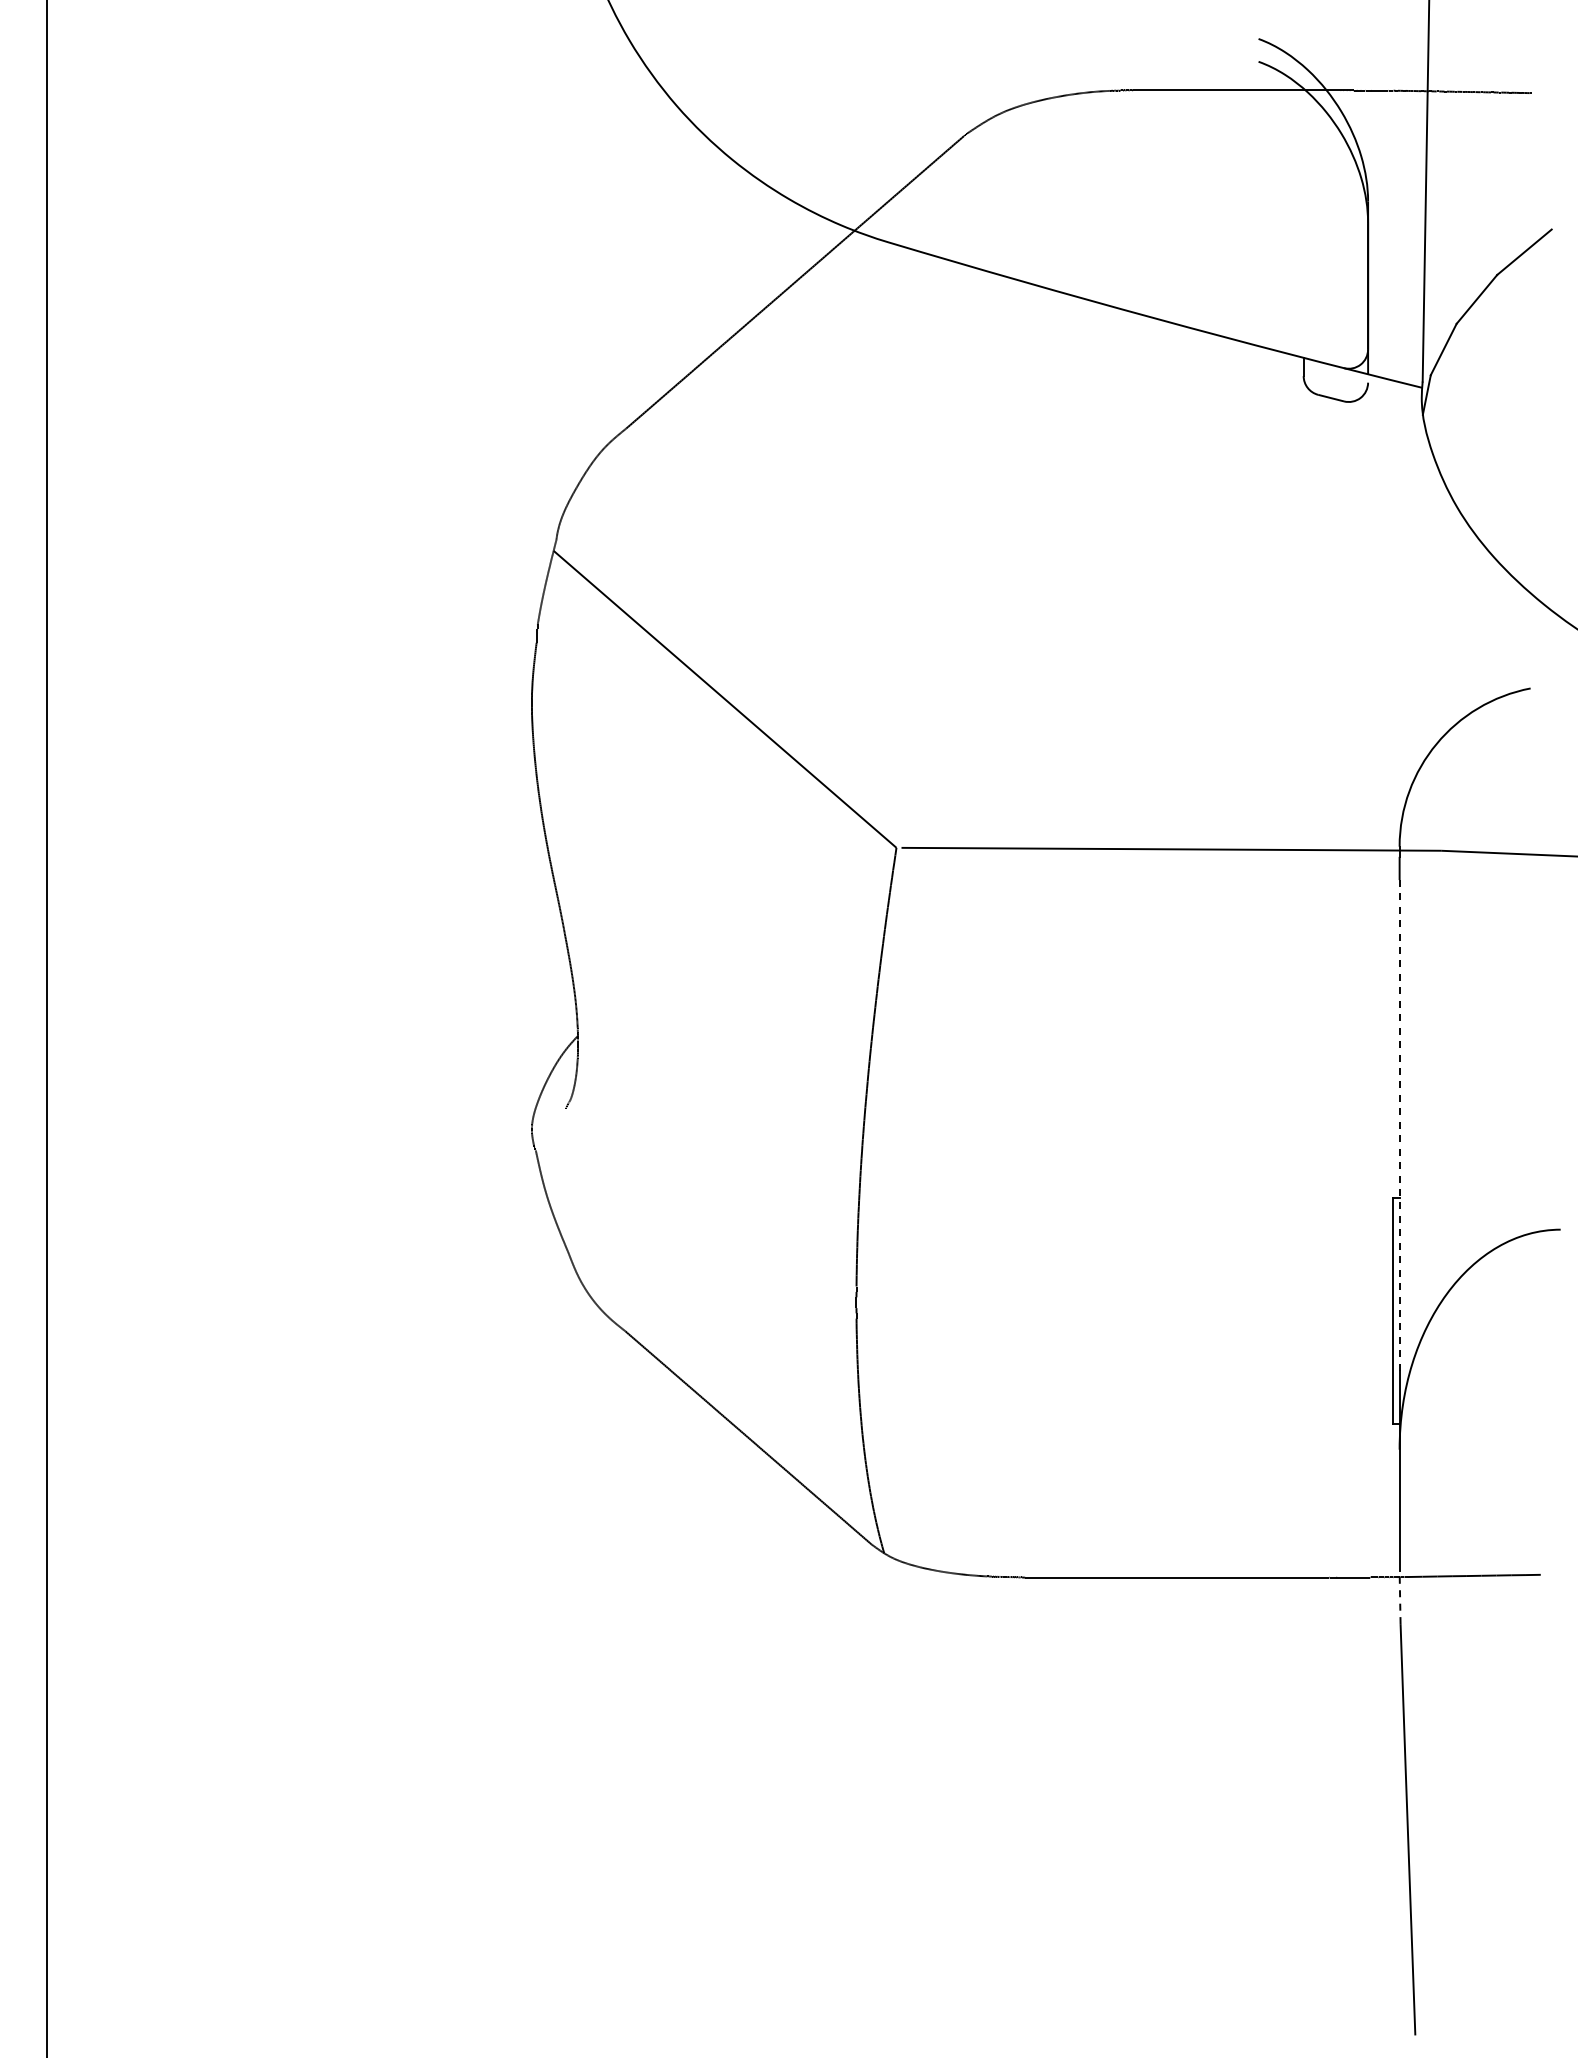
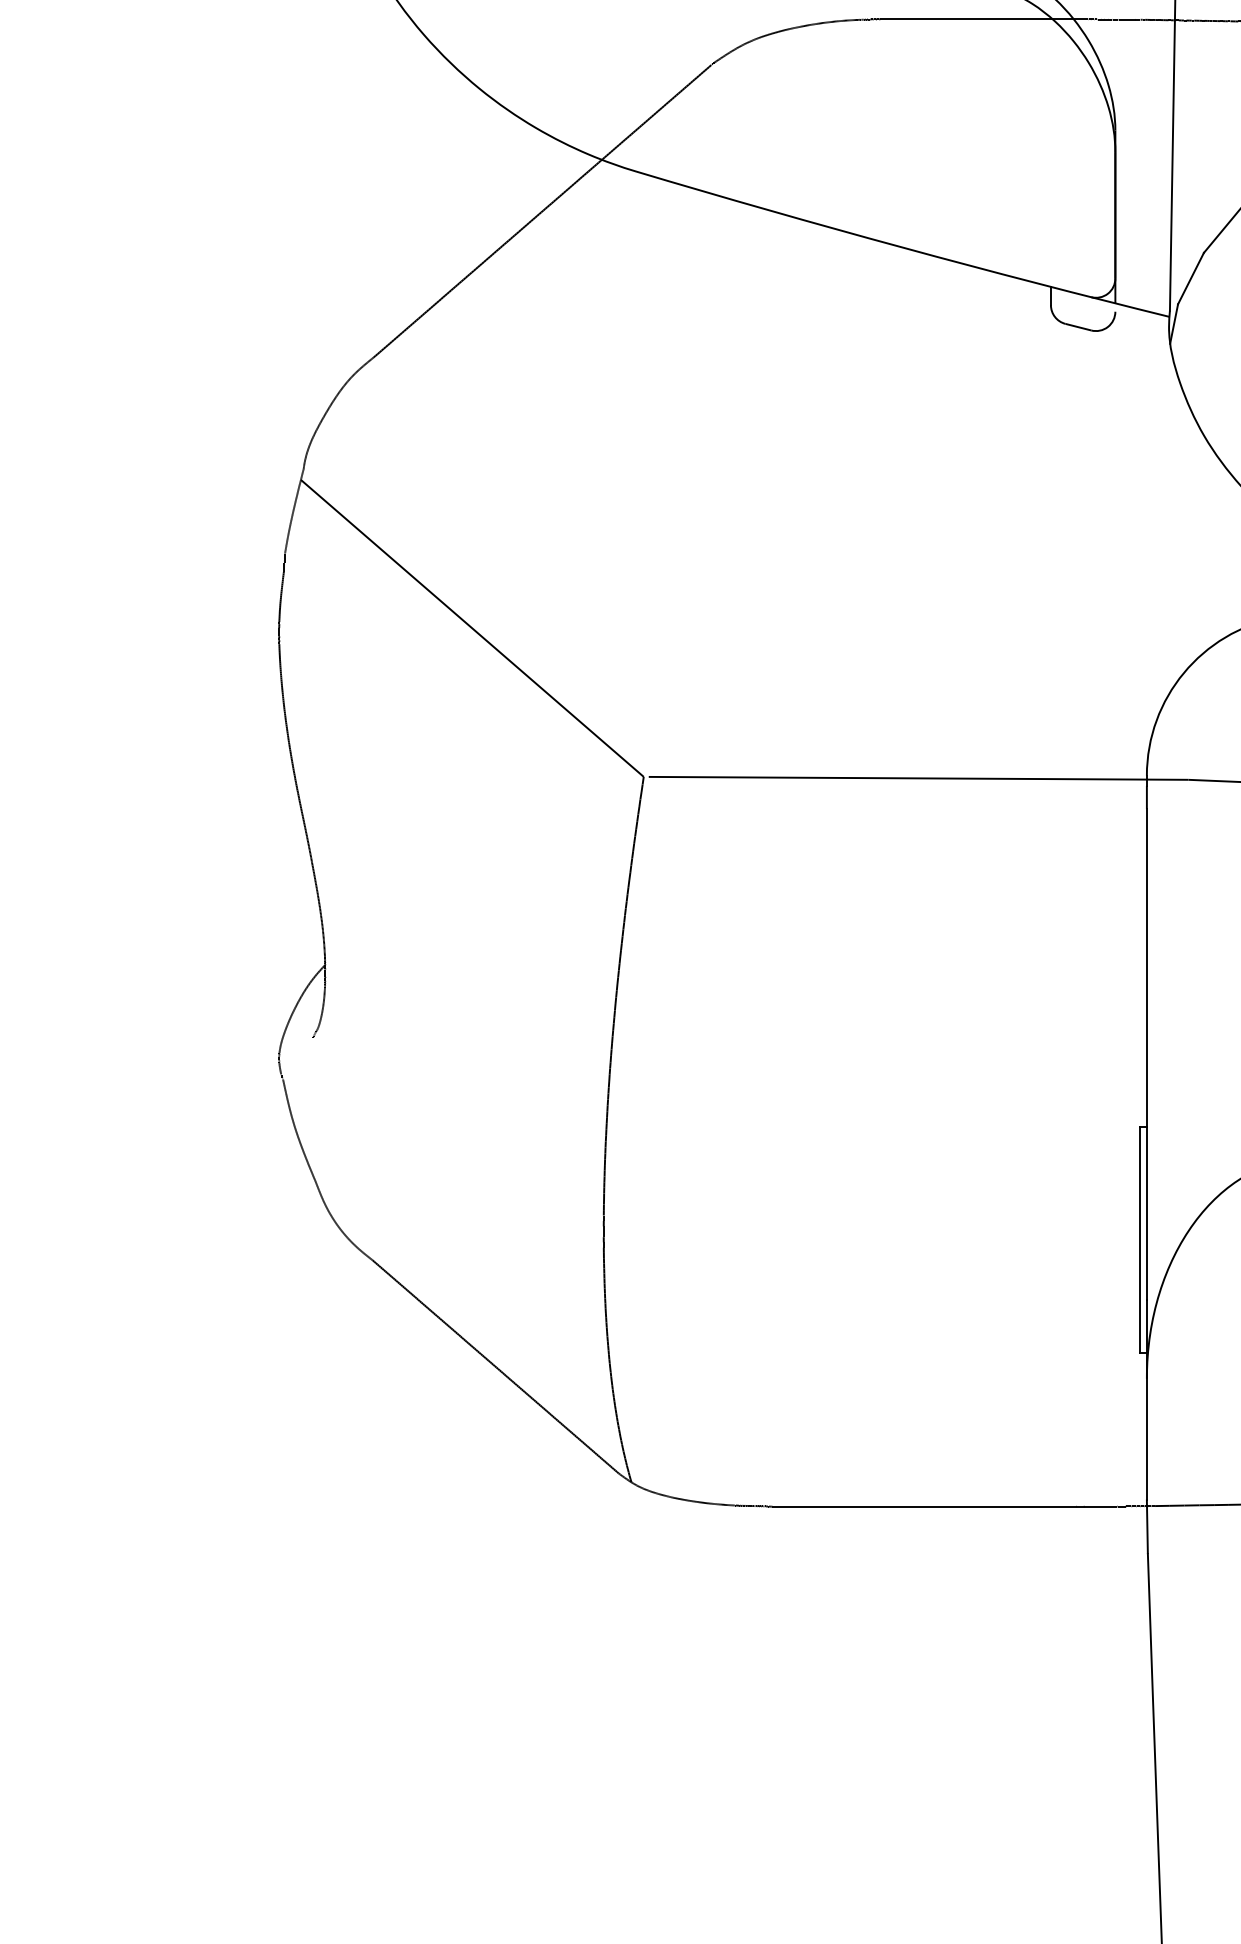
line: (1399, 1124) -> (1146, 1053), dashed -> solid
line: (1400, 1597) -> (1147, 1526), dashed -> solid

